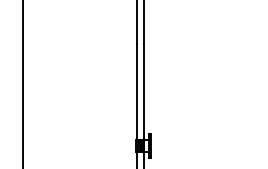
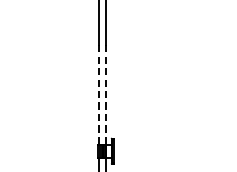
line: (137, 92) -> (99, 95), solid -> dashed
line: (143, 92) -> (105, 95), solid -> dashed

